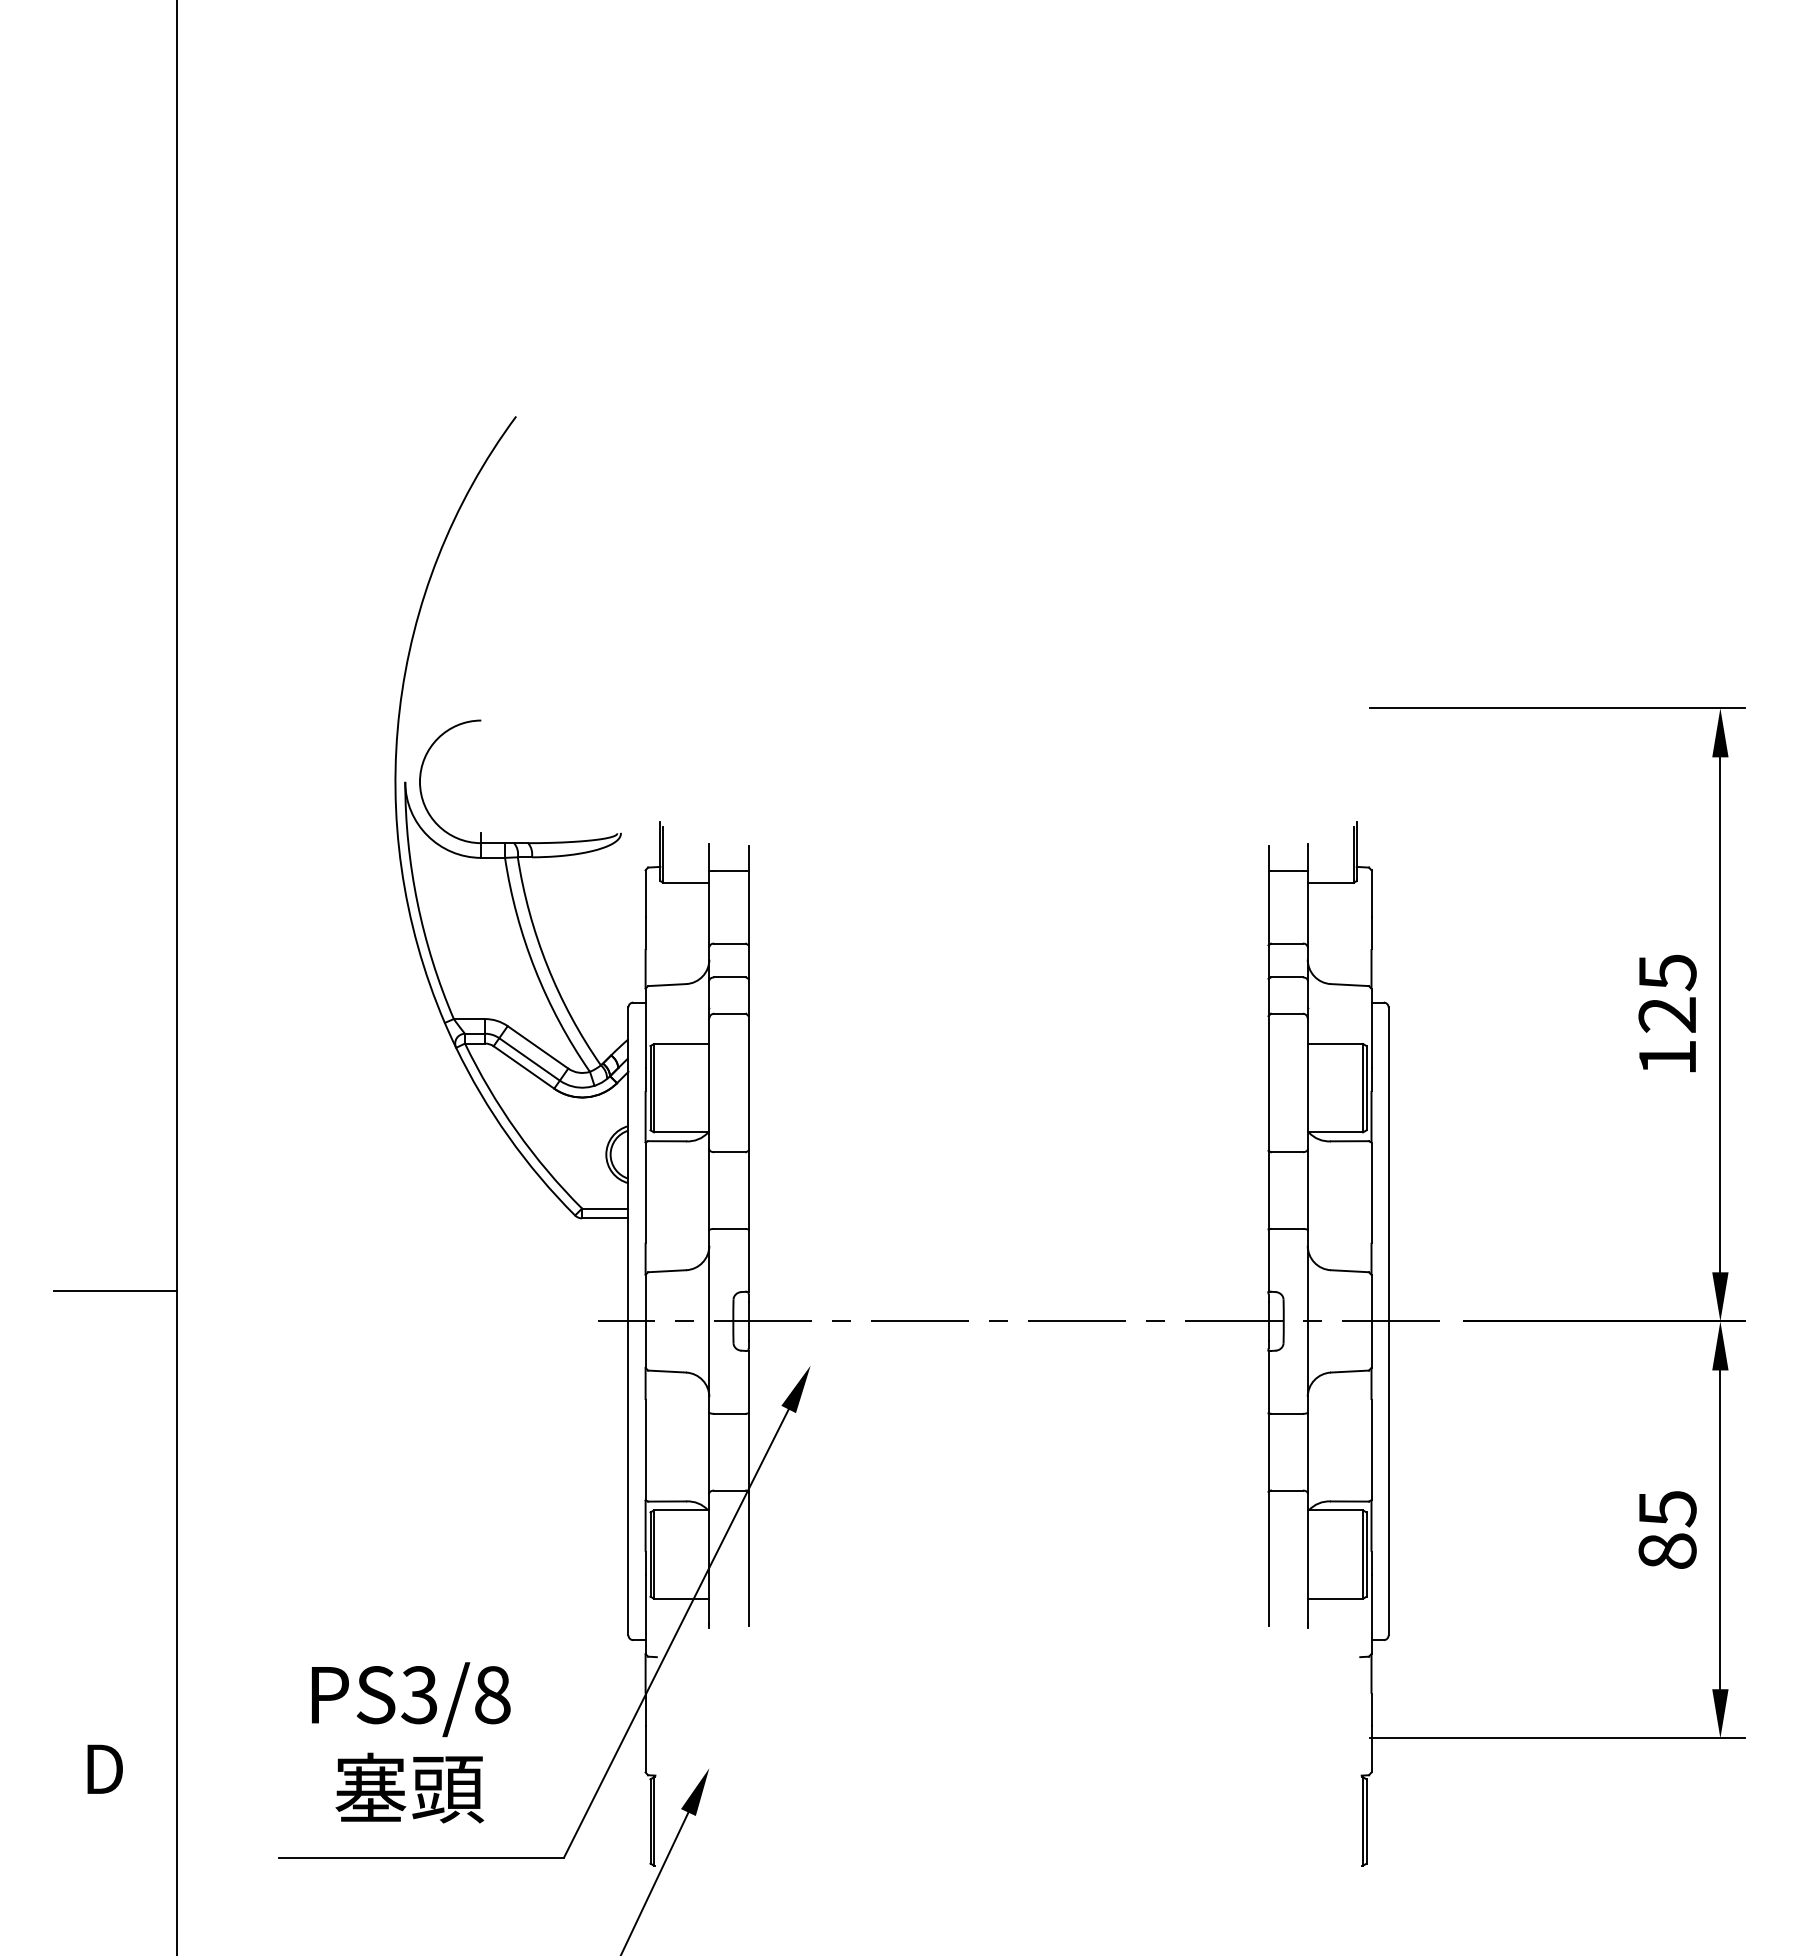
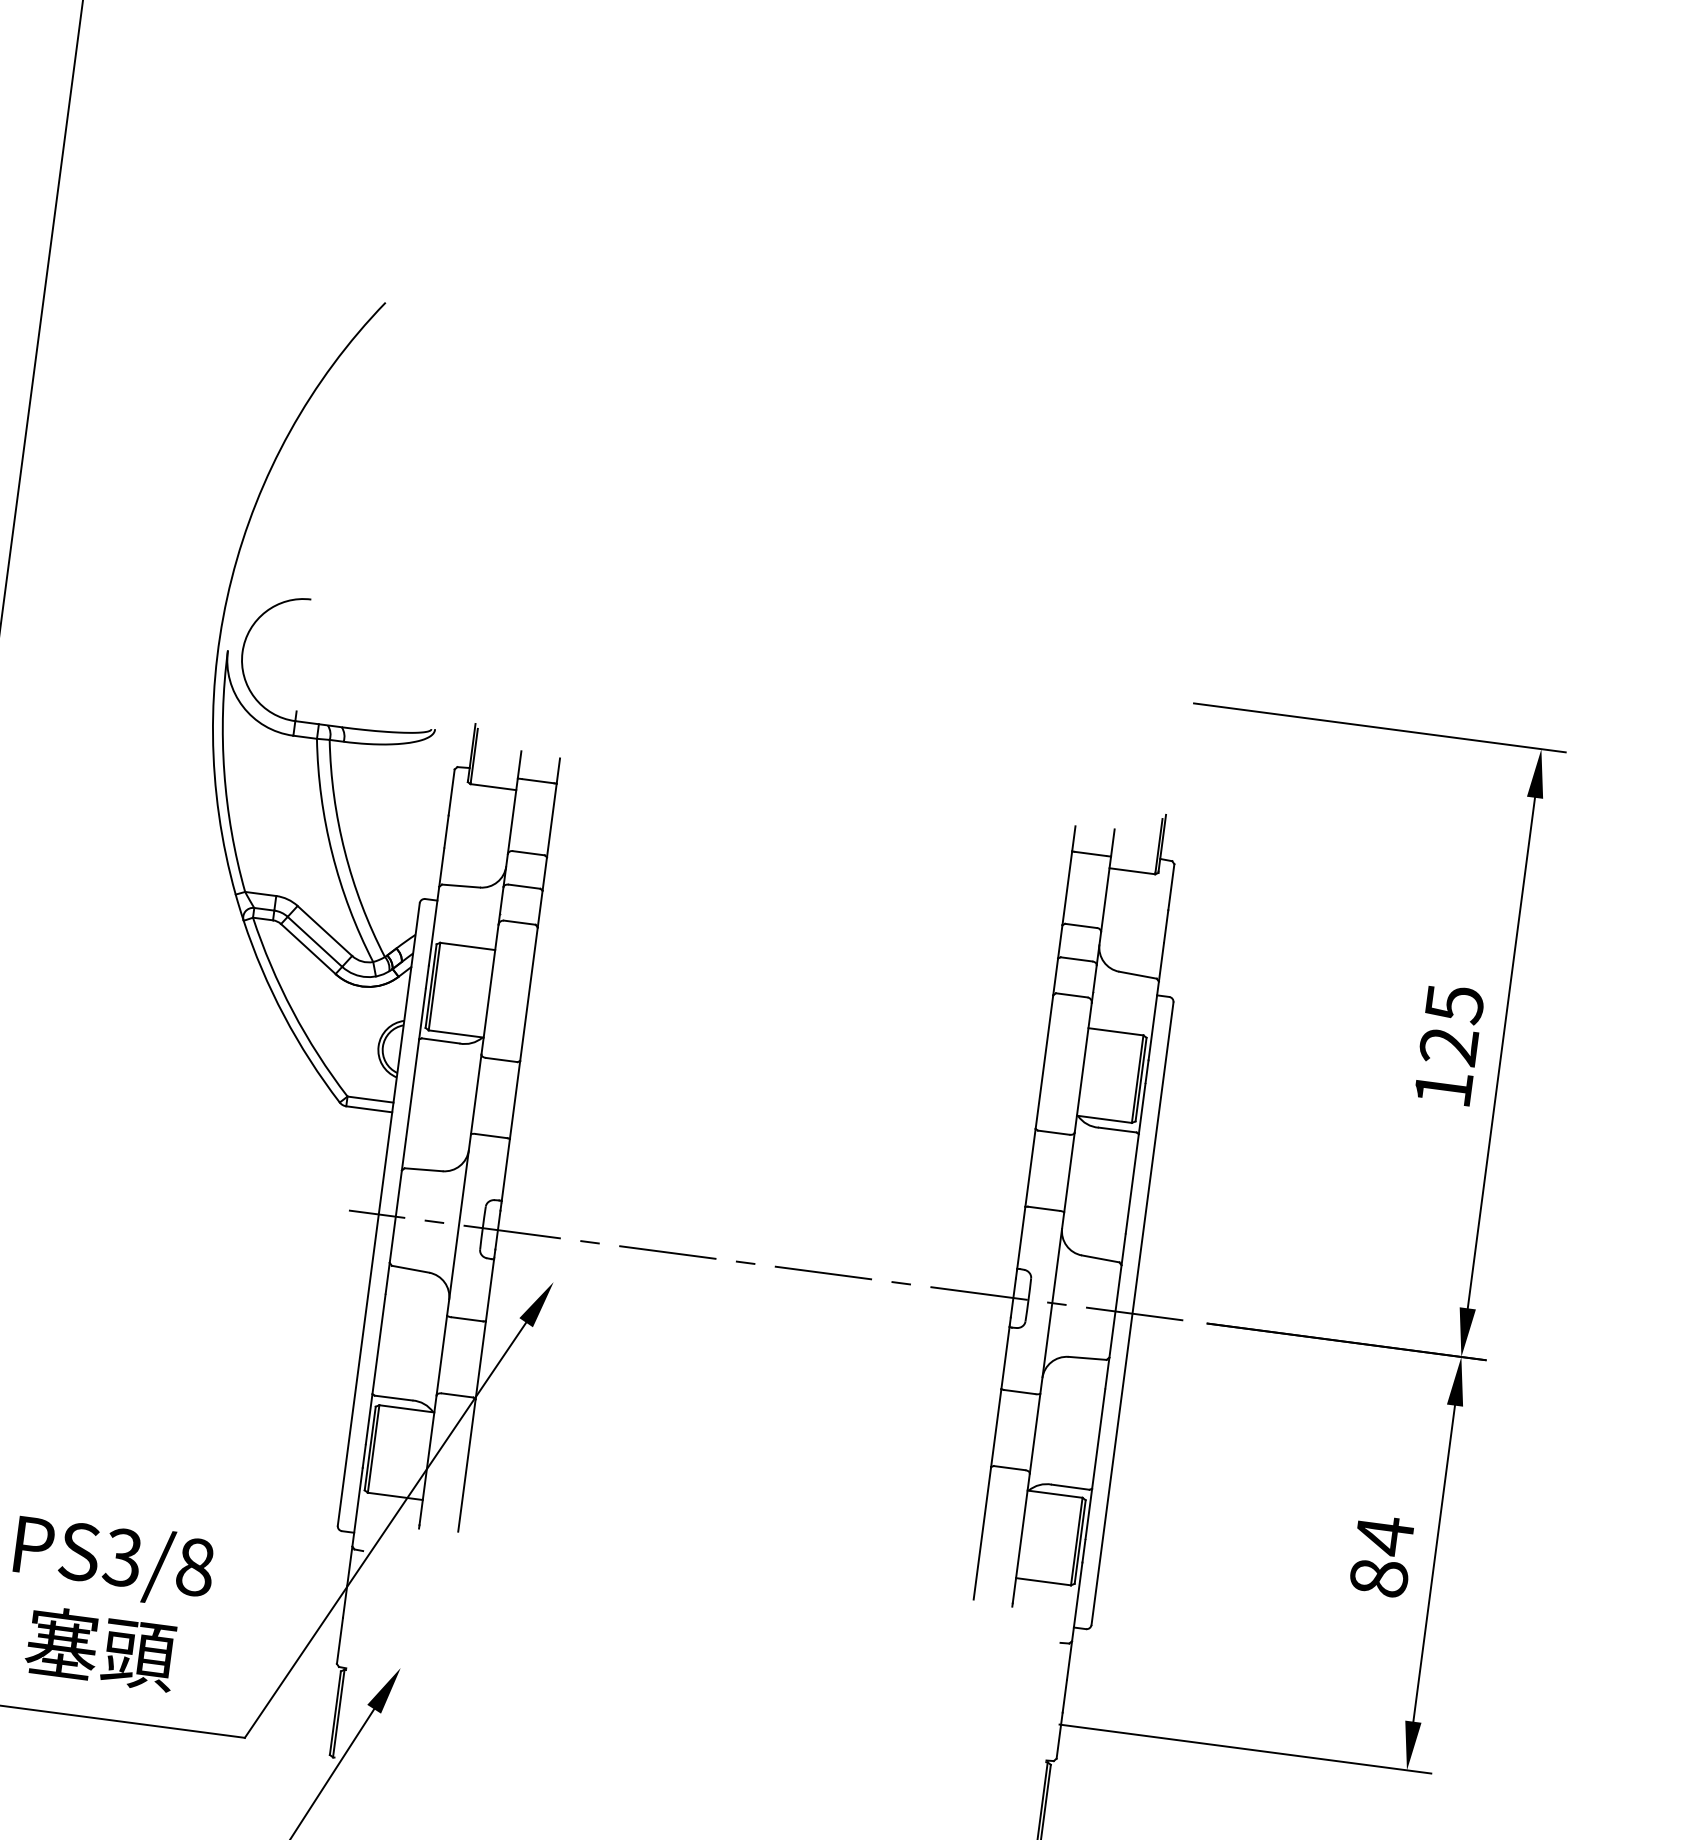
text: (1667, 1508) -> (1384, 1535), 85 -> 84

